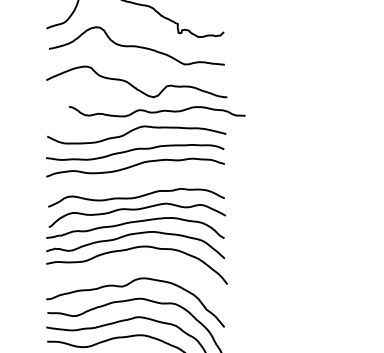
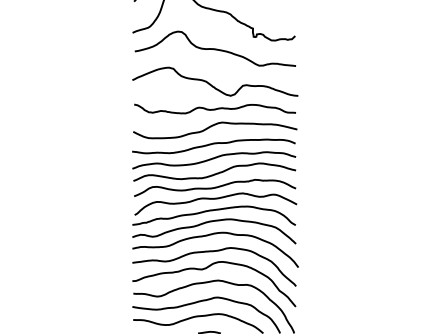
curve: (156, 111) -> (214, 108), moved
curve: (135, 181) -> (214, 173), added
curve: (134, 268) -> (213, 252), added

